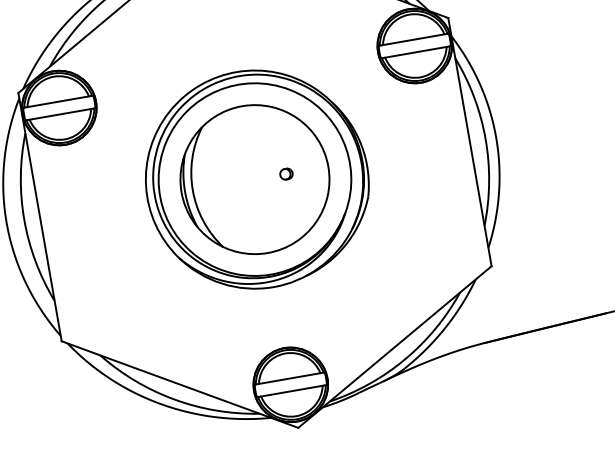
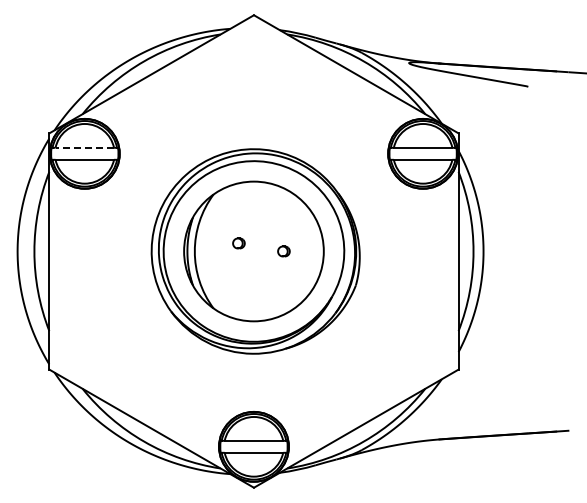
line: (57, 101) -> (84, 147), solid -> dashed
part: (237, 174) -> (238, 243), added

